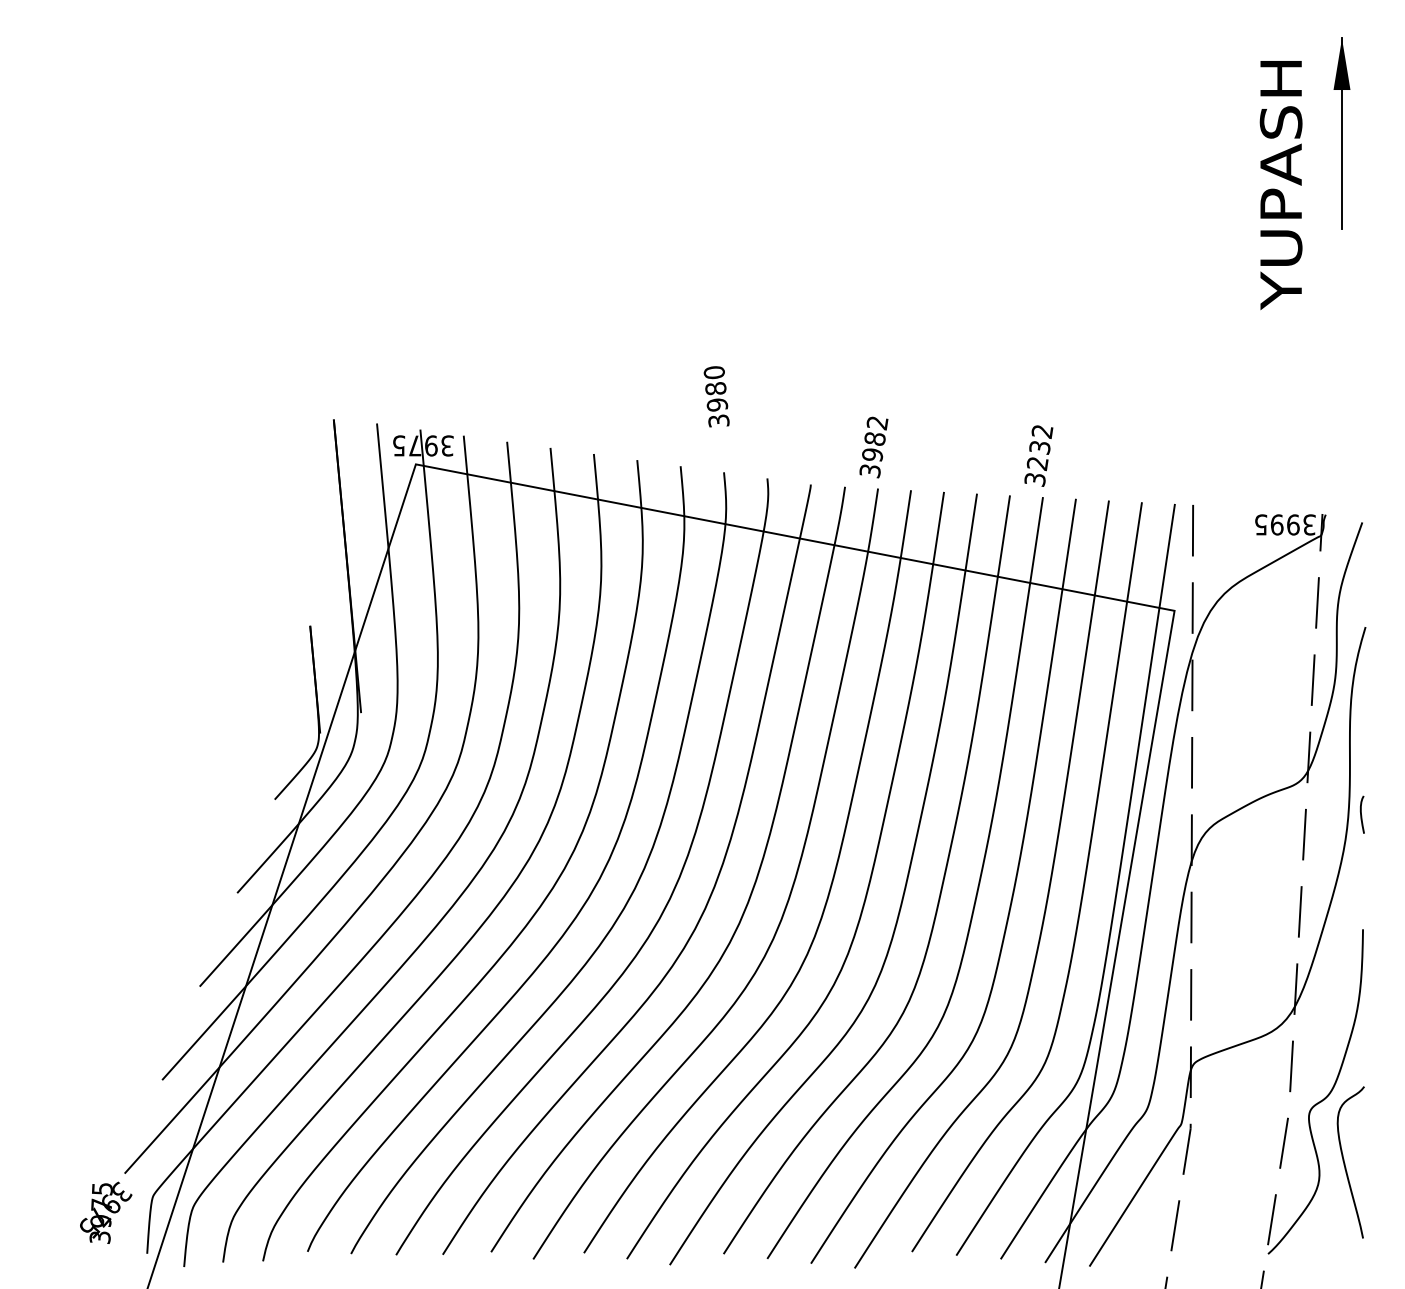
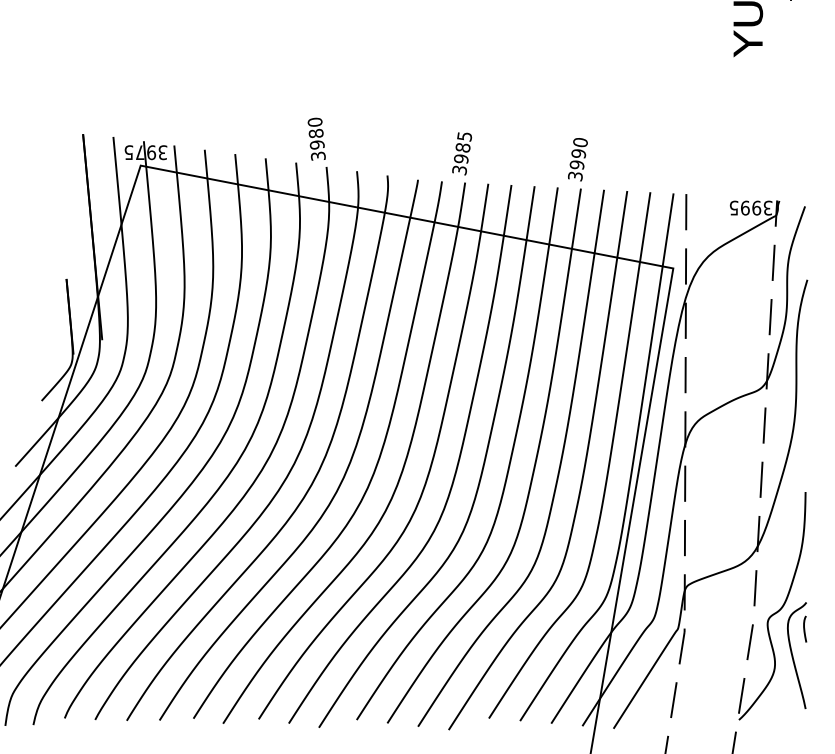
text: (716, 396) -> (316, 139), moved
text: (877, 423) -> (464, 136), 3982 -> 3985
text: (1039, 448) -> (578, 154), 3232 -> 3990
curve: (1361, 814) -> (804, 629), moved

